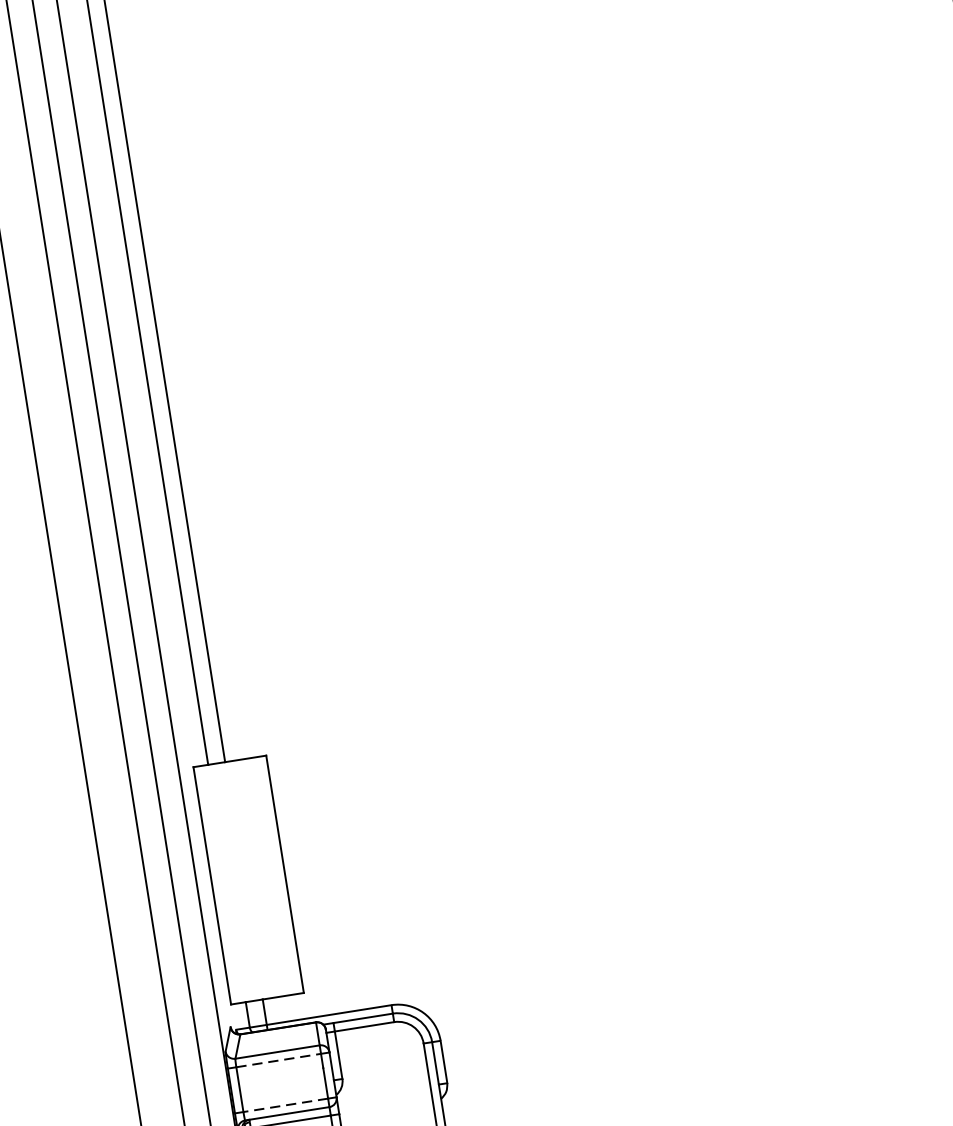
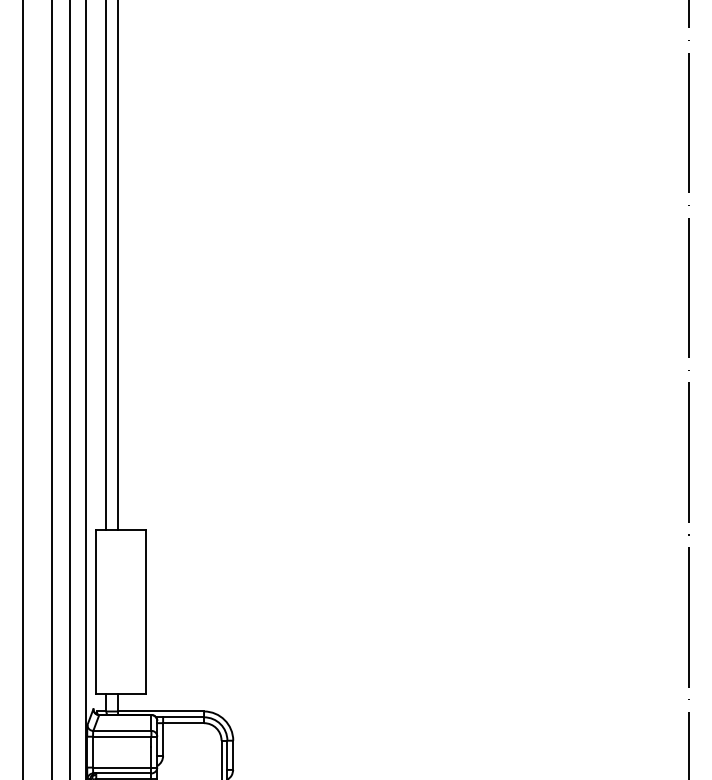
line: (279, 1060) -> (122, 736), dashed -> solid
line: (284, 1105) -> (121, 767), dashed -> solid

